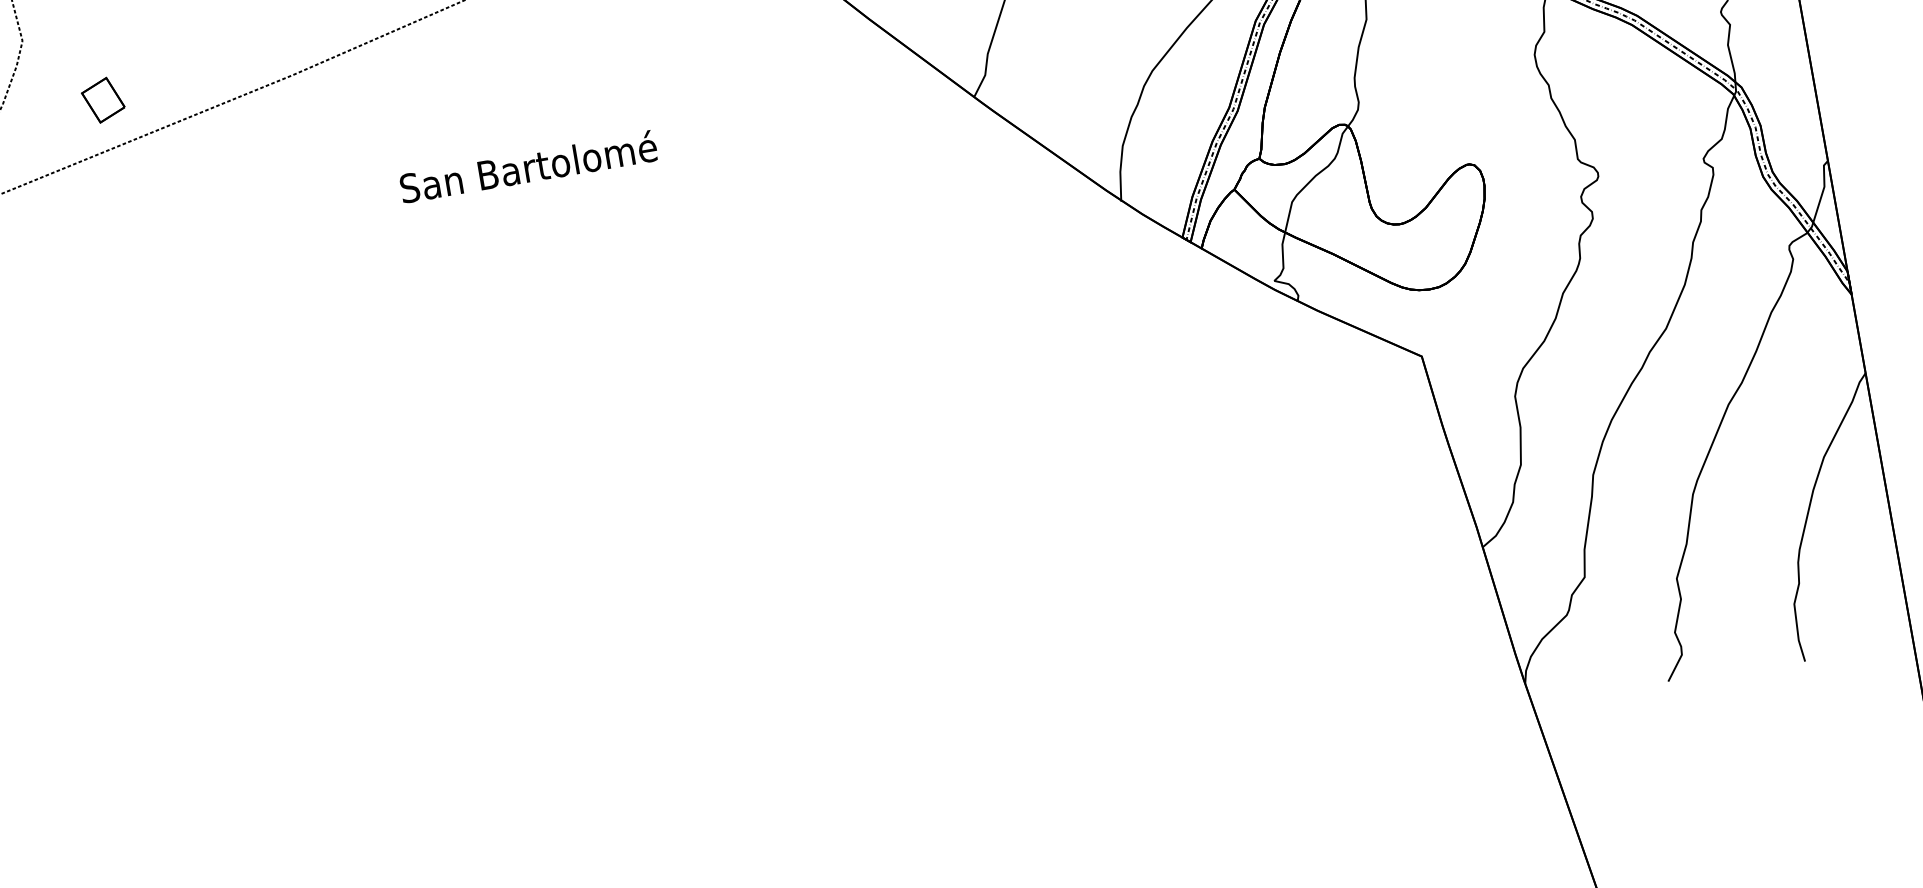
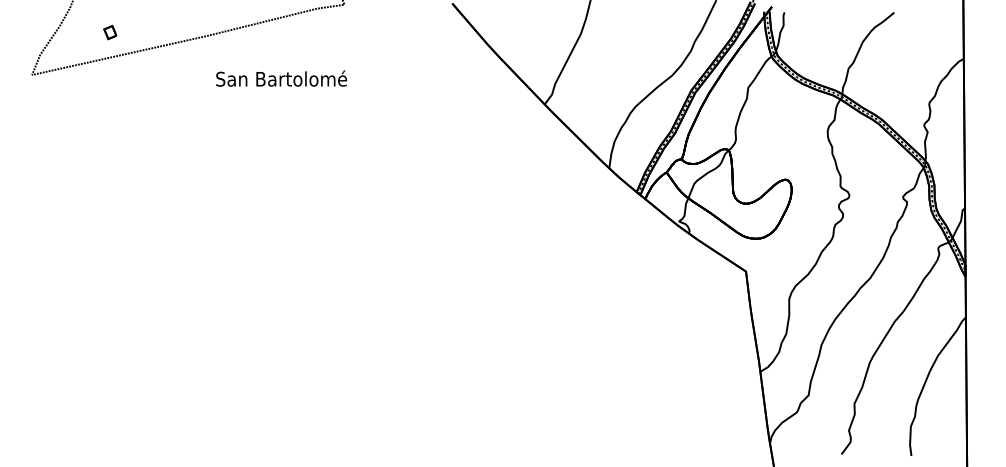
part: (103, 99) -> (110, 32), size x0.6
text: (528, 166) -> (281, 78), moved

